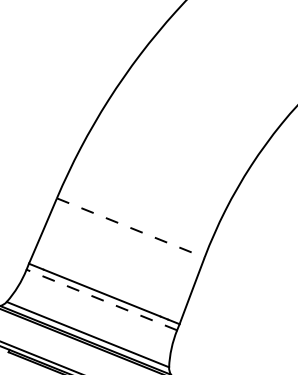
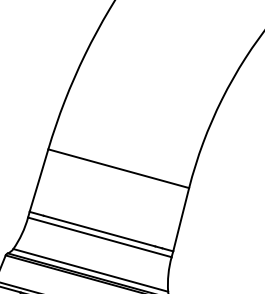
line: (130, 227) -> (118, 168), dashed -> solid
line: (101, 299) -> (99, 236), dashed -> solid

